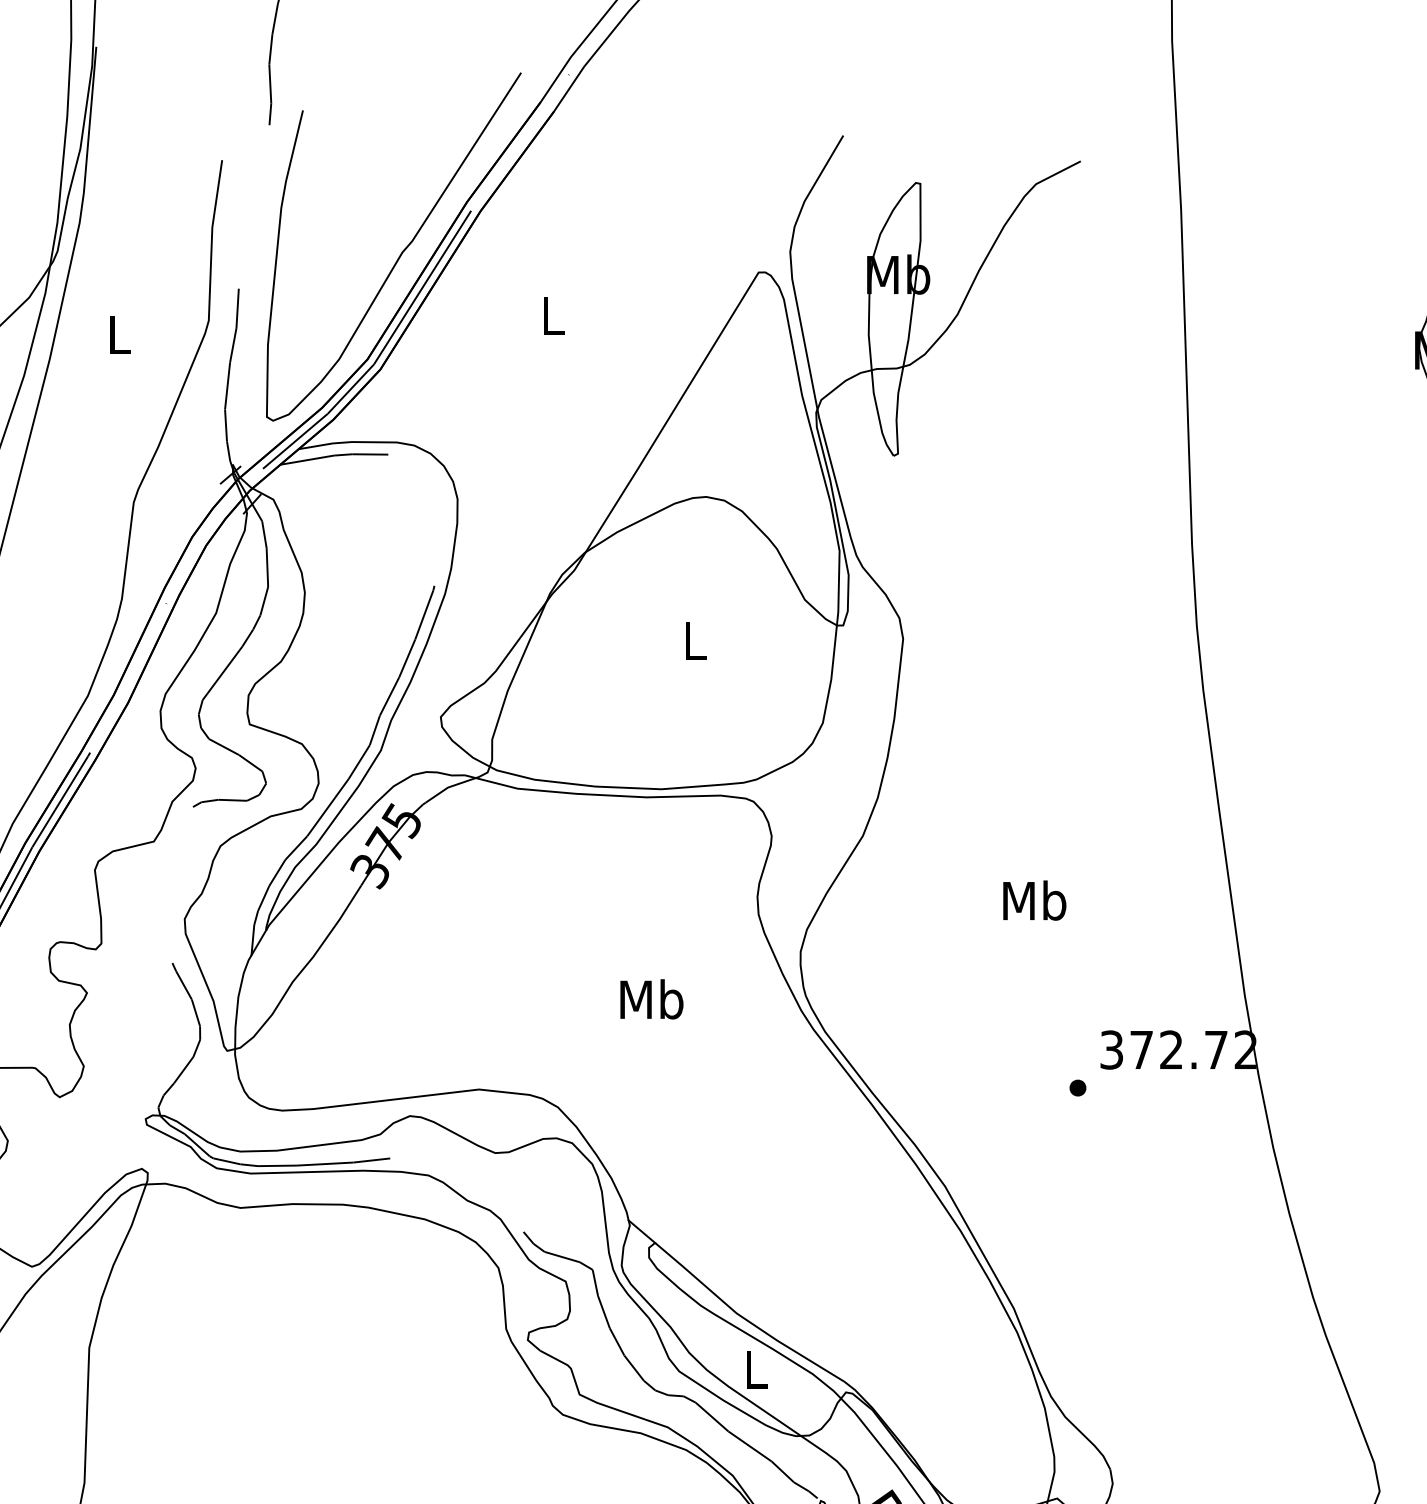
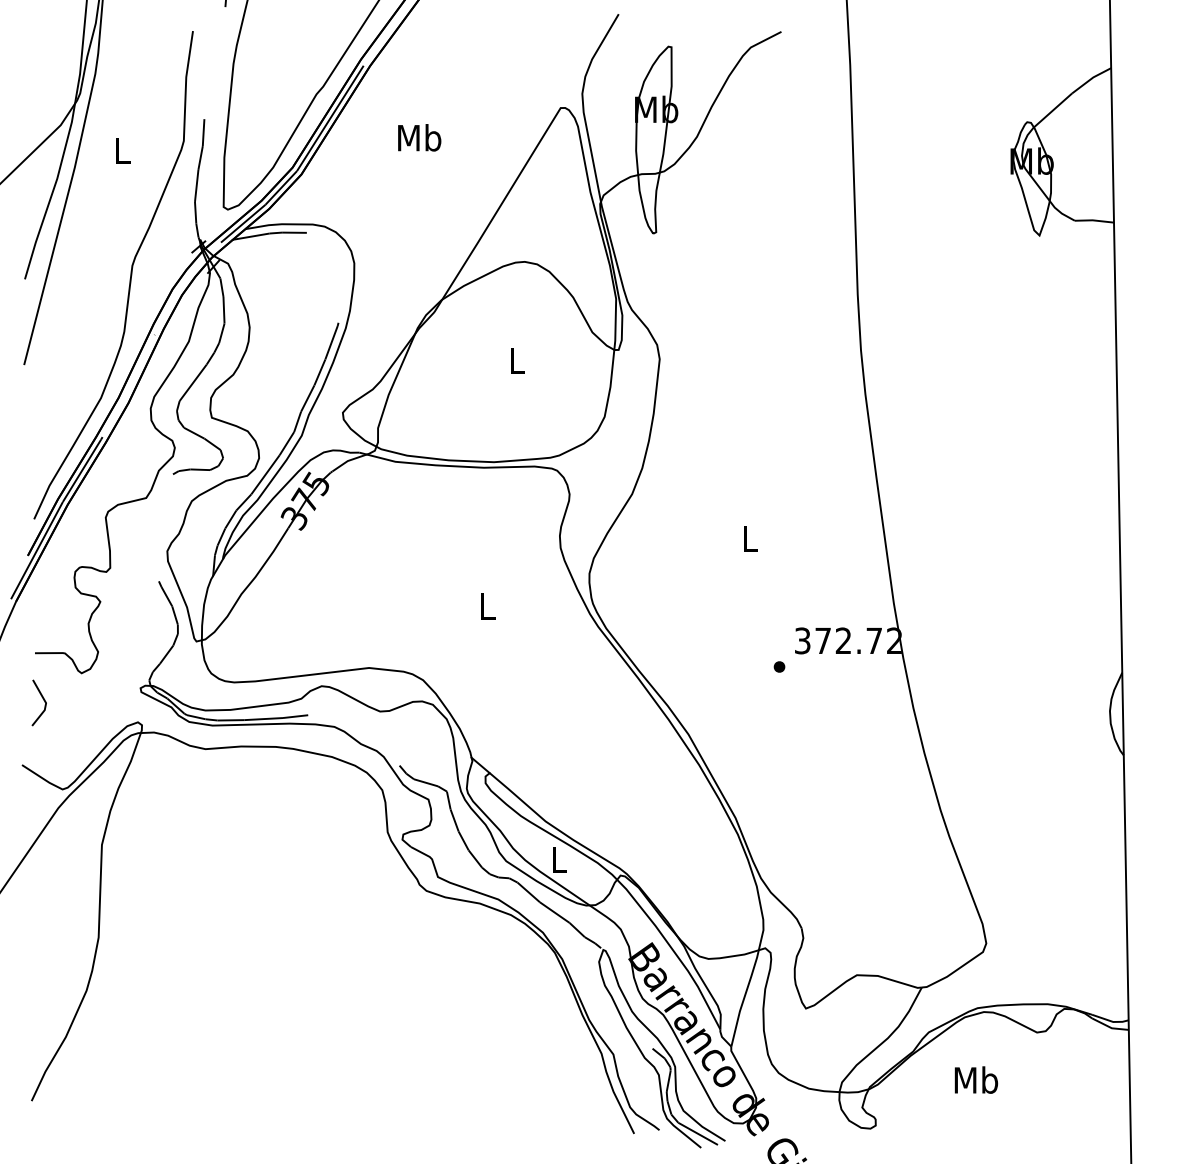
text: (552, 315) -> (419, 137), L -> Mb
text: (1034, 900) -> (749, 538), Mb -> L
text: (651, 998) -> (487, 605), Mb -> L

